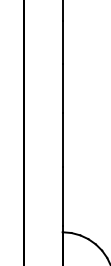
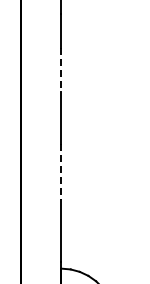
line: (62, 43) -> (61, 70), solid -> dashed
line: (62, 140) -> (61, 172), solid -> dashed

